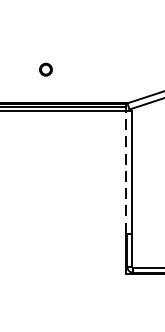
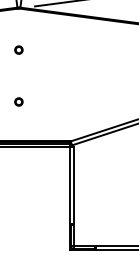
part: (45, 68) -> (18, 101), moved
line: (125, 172) -> (69, 185), dashed -> solid

